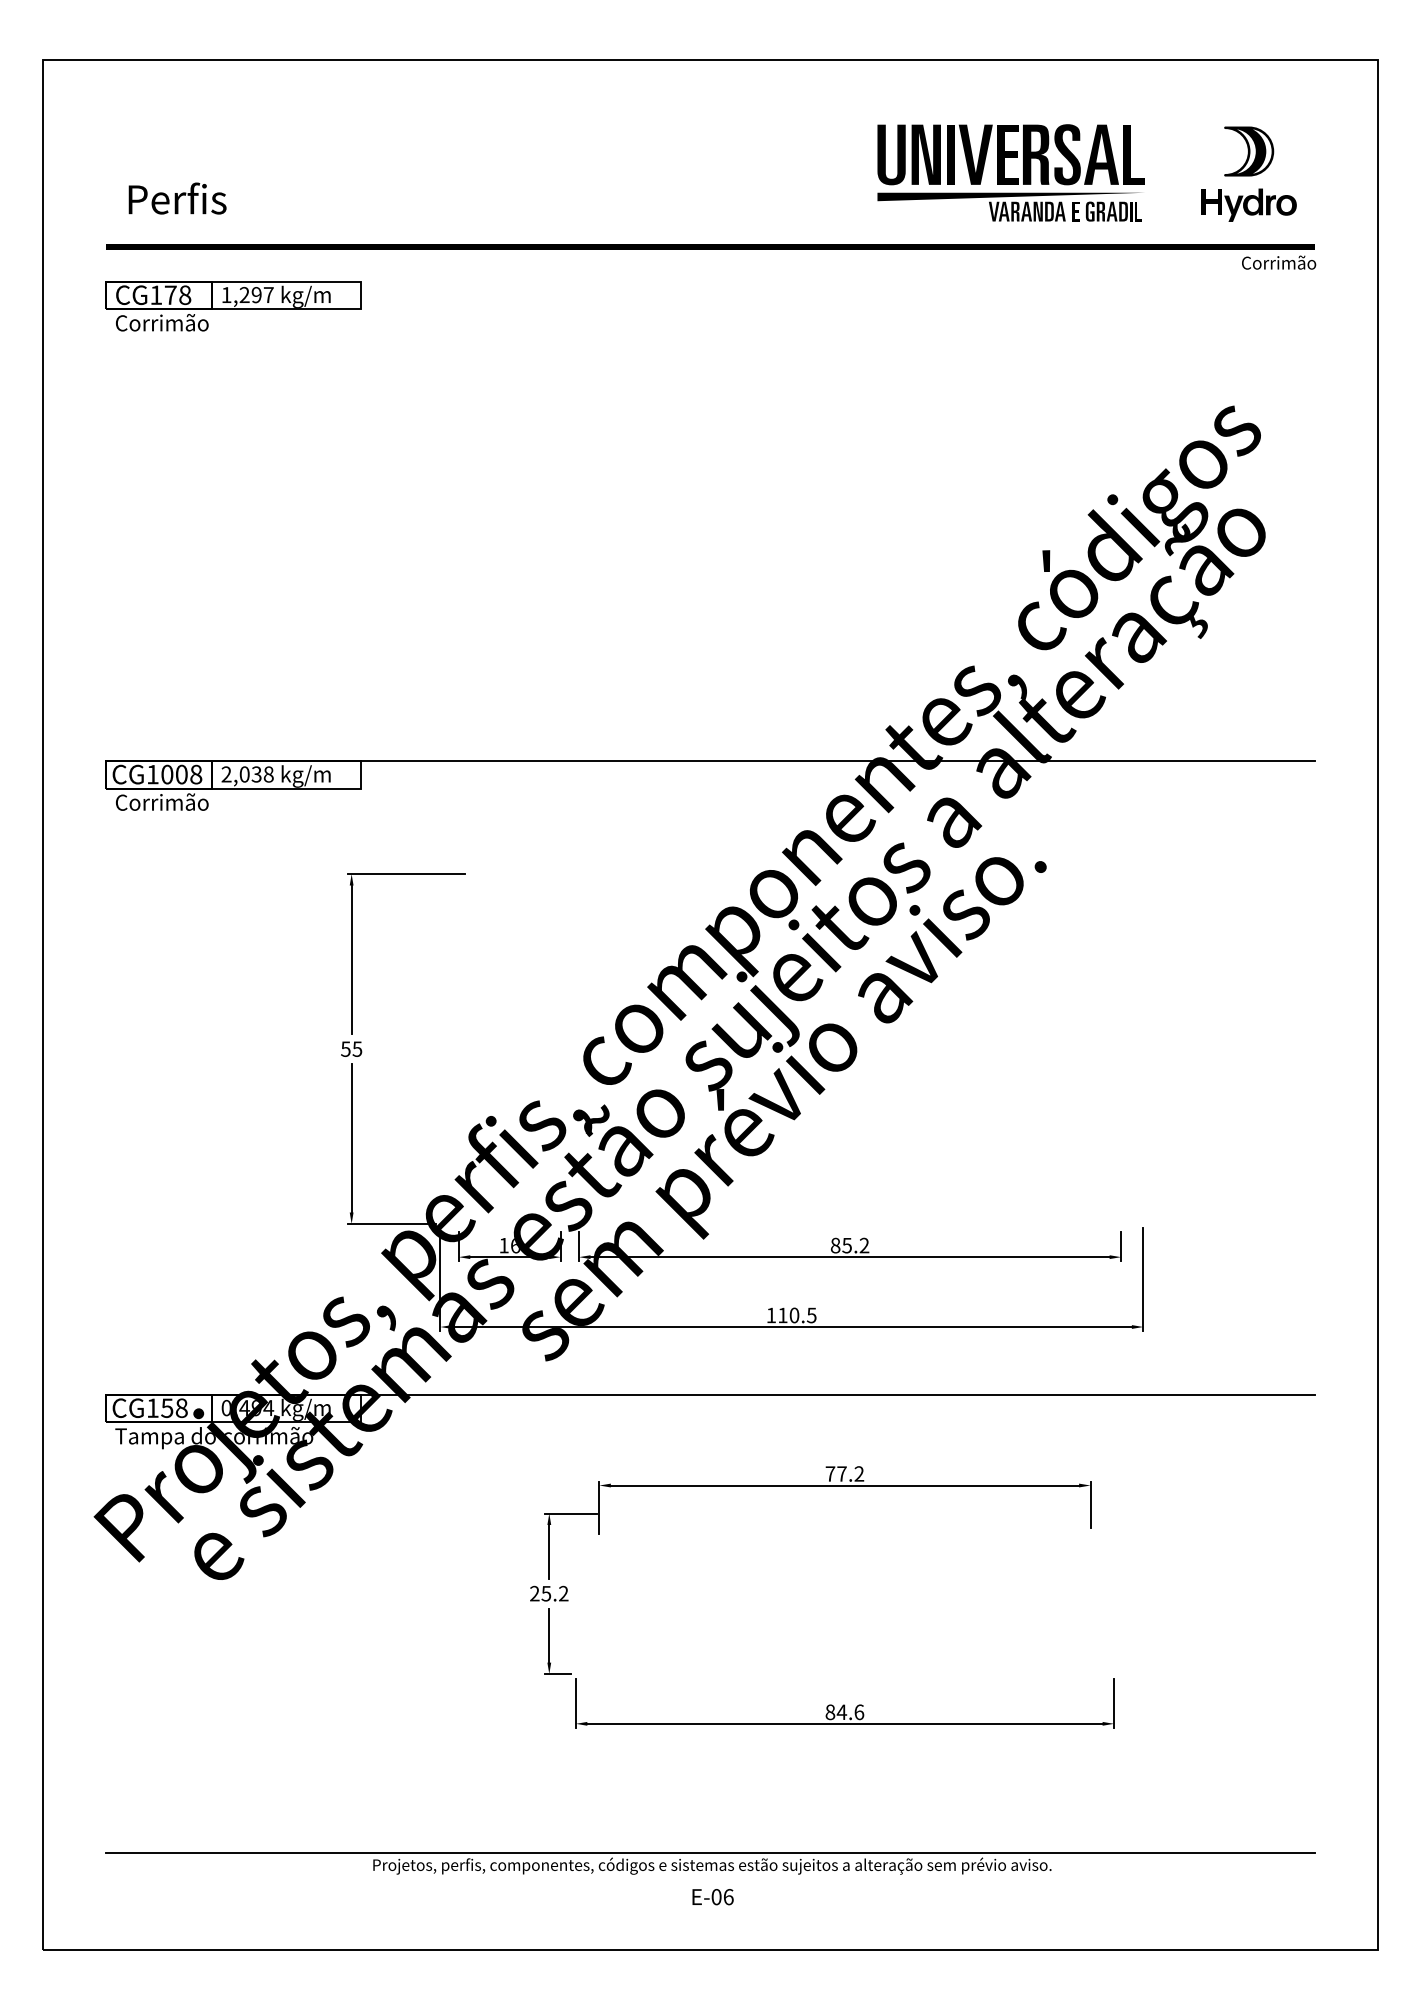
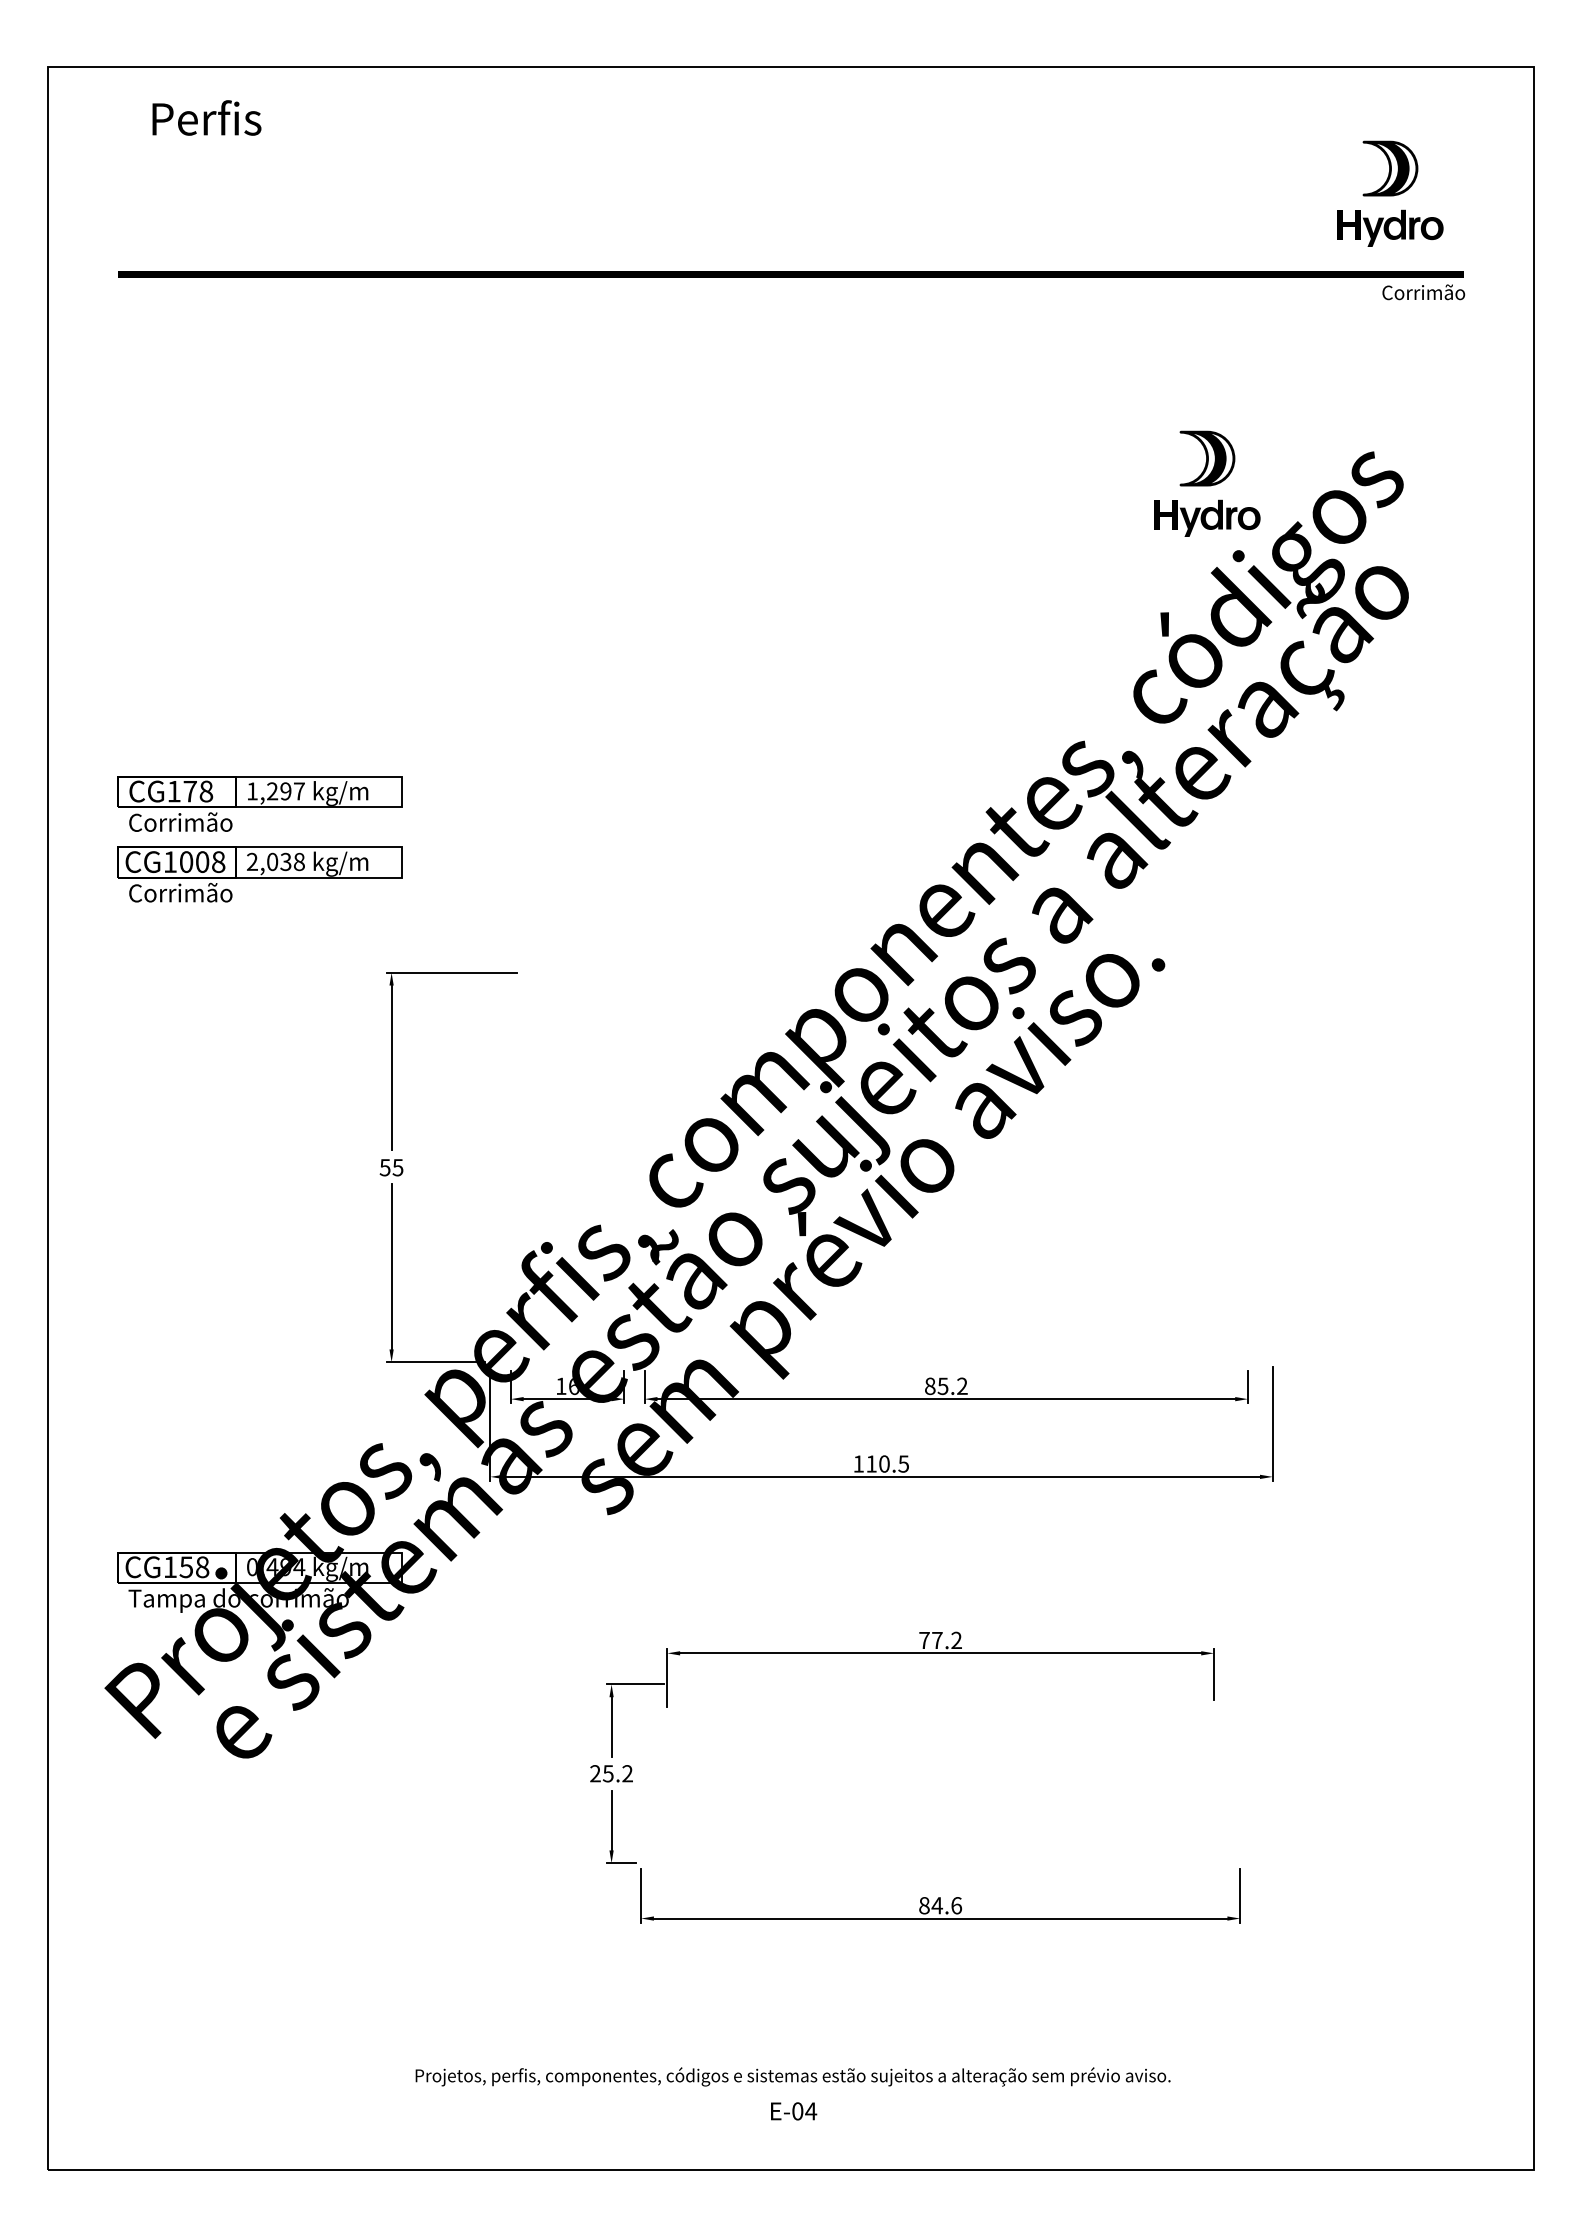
part: (1011, 172) -> (1125, 192), removed
text: (177, 198) -> (206, 117), moved
part: (232, 305) -> (259, 803), moved
part: (1084, 434) -> (1207, 483), added
line: (710, 761) -> (790, 847), removed
line: (710, 1394) -> (790, 1552), removed
line: (710, 1852) -> (790, 2061), removed
text: (728, 1897) -> (811, 2111), E-06 -> E-04

